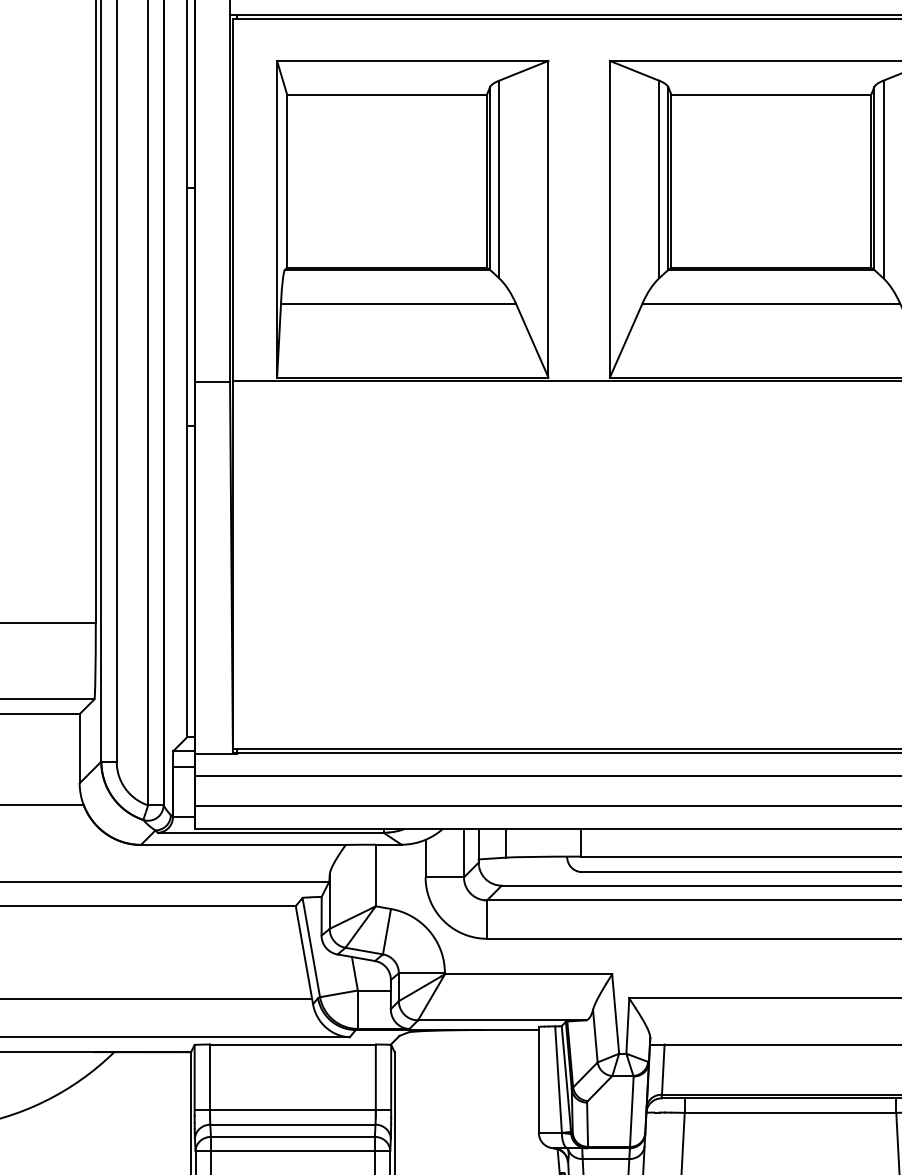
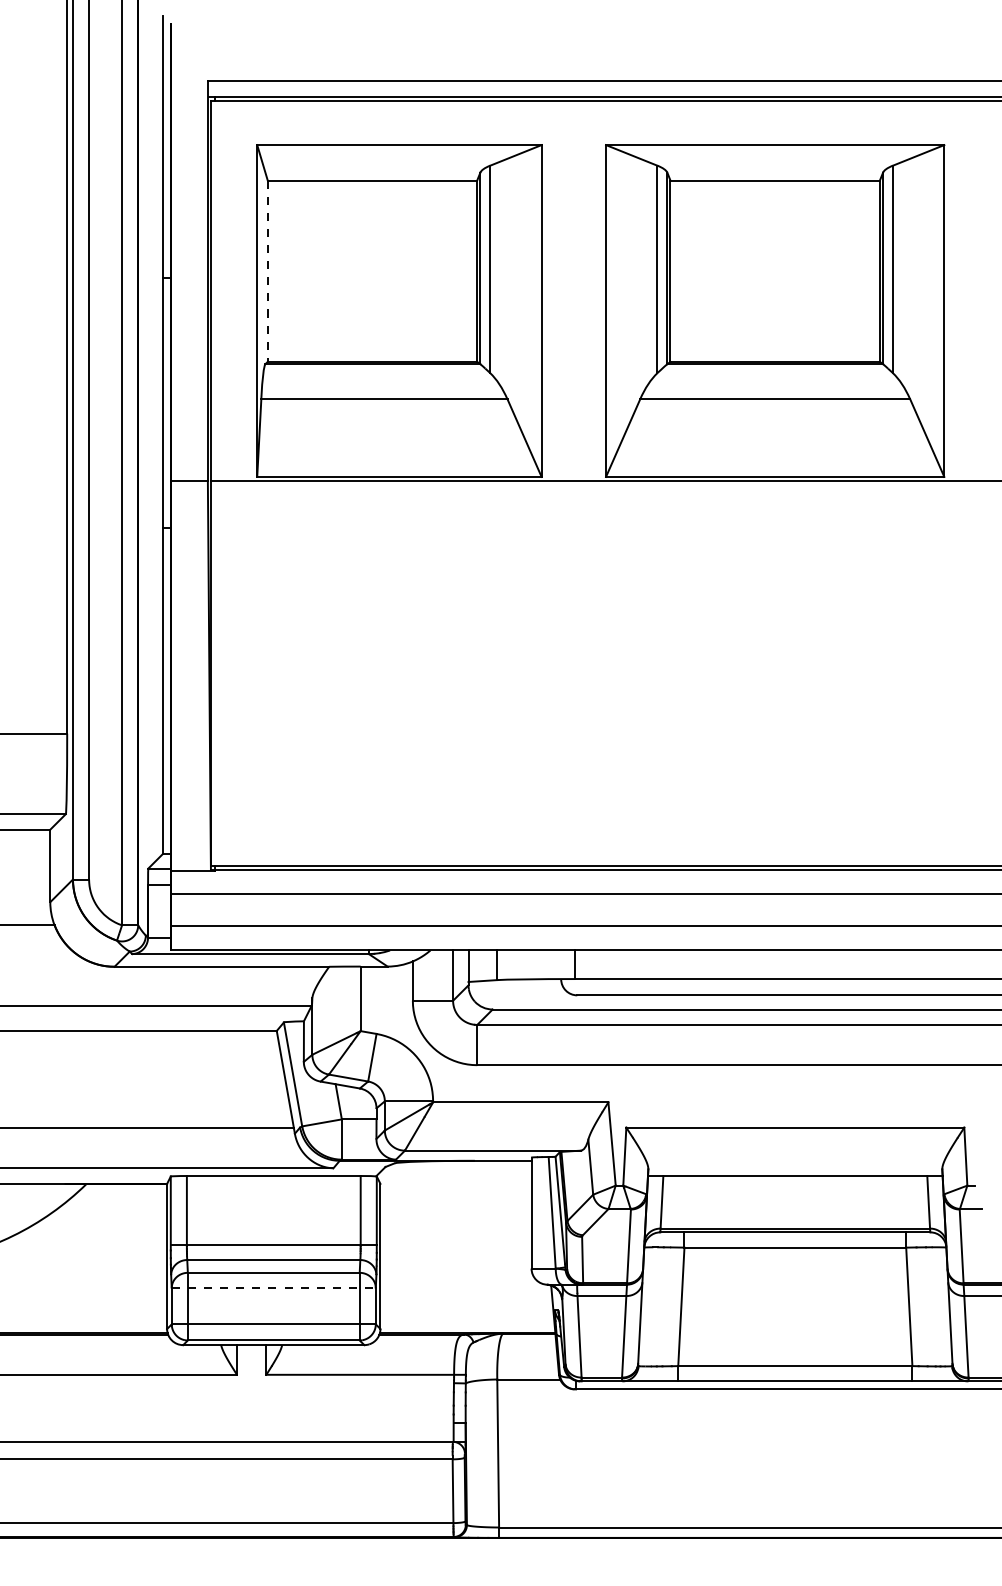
line: (286, 181) -> (267, 271), solid -> dashed
line: (293, 1150) -> (274, 1287), solid -> dashed

